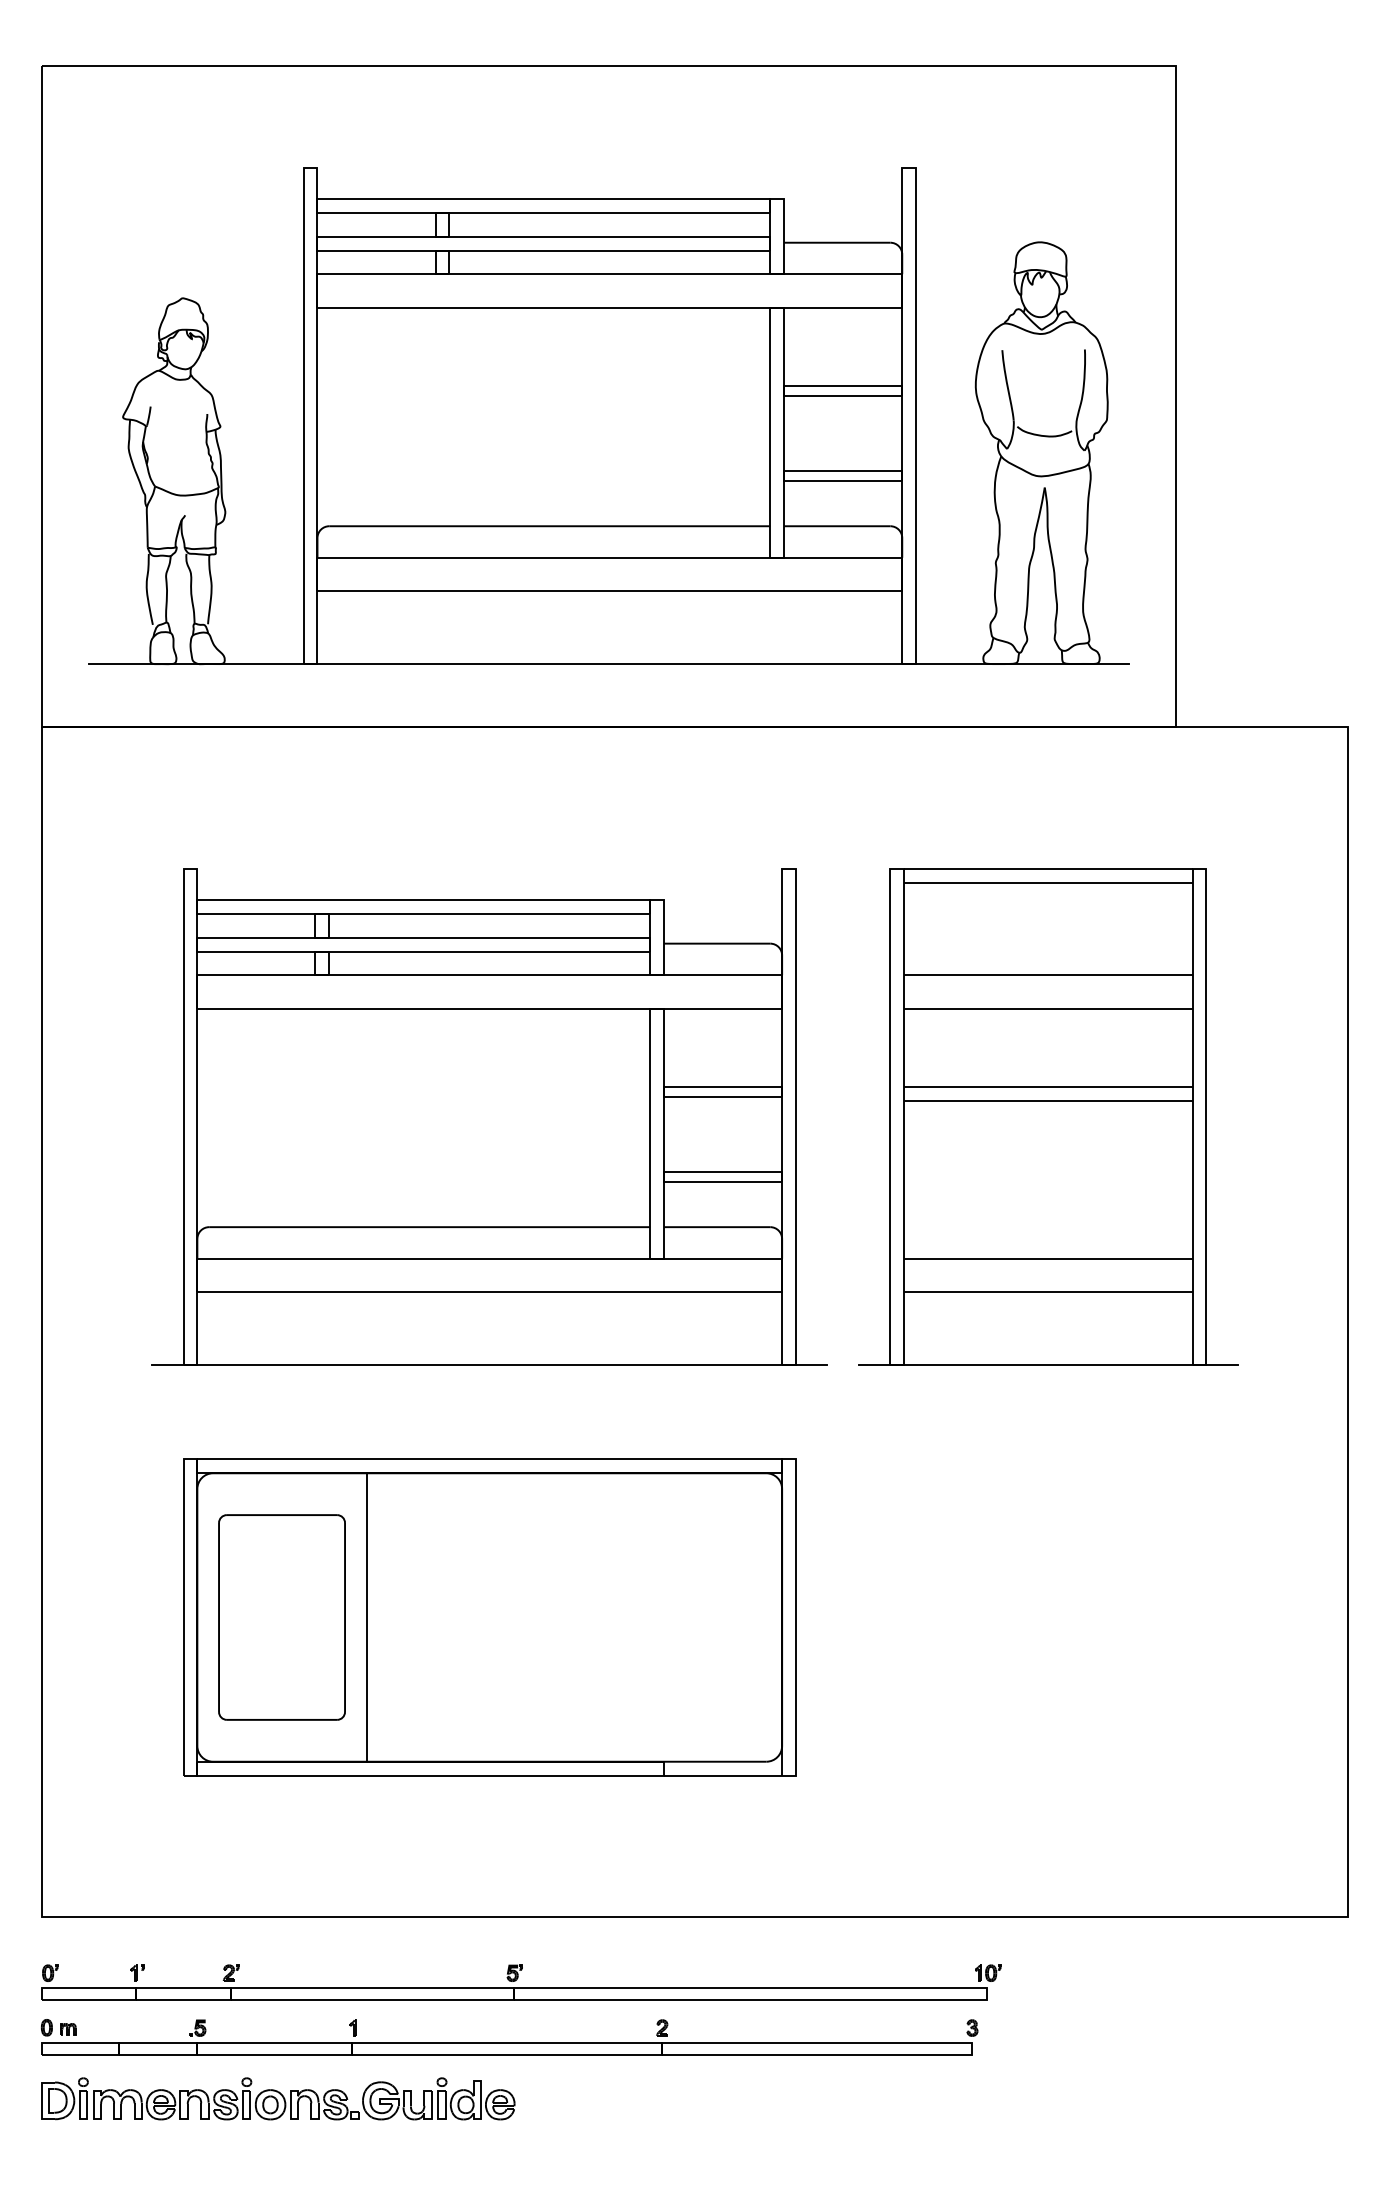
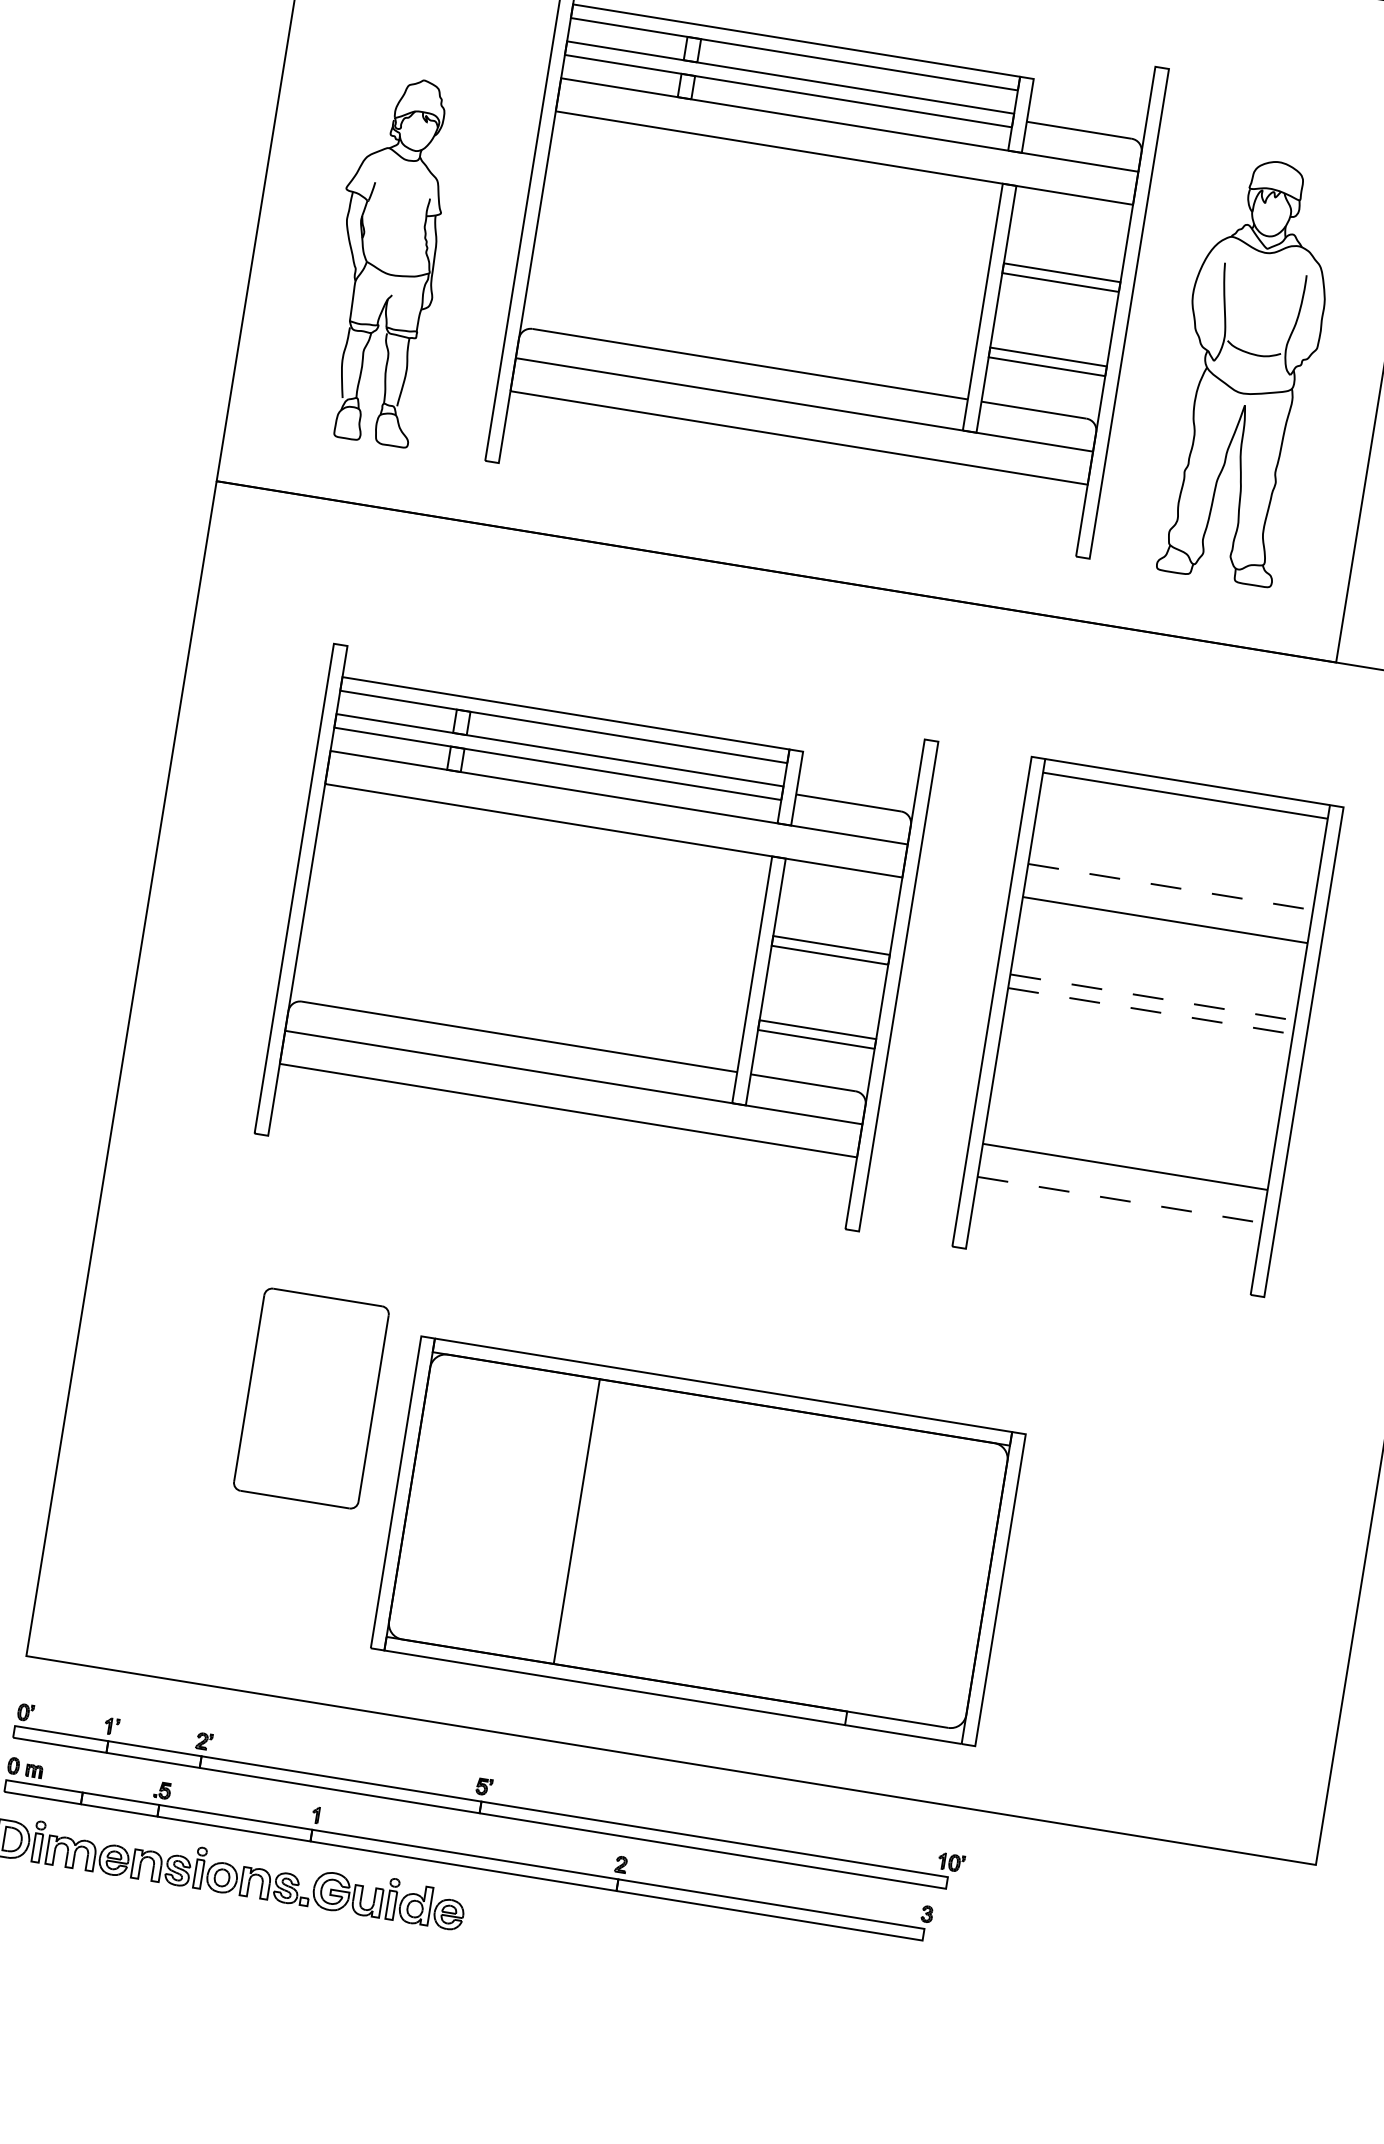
line: (608, 664) -> (786, 510), removed
line: (1048, 975) -> (1170, 887), solid -> dashed
line: (1048, 1087) -> (1152, 997), solid -> dashed
line: (1048, 1100) -> (1150, 1010), solid -> dashed
line: (1048, 1292) -> (1119, 1200), solid -> dashed
line: (489, 1364) -> (556, 1182), removed
line: (1047, 1364) -> (1107, 1271), removed
part: (489, 1617) -> (698, 1541), moved

